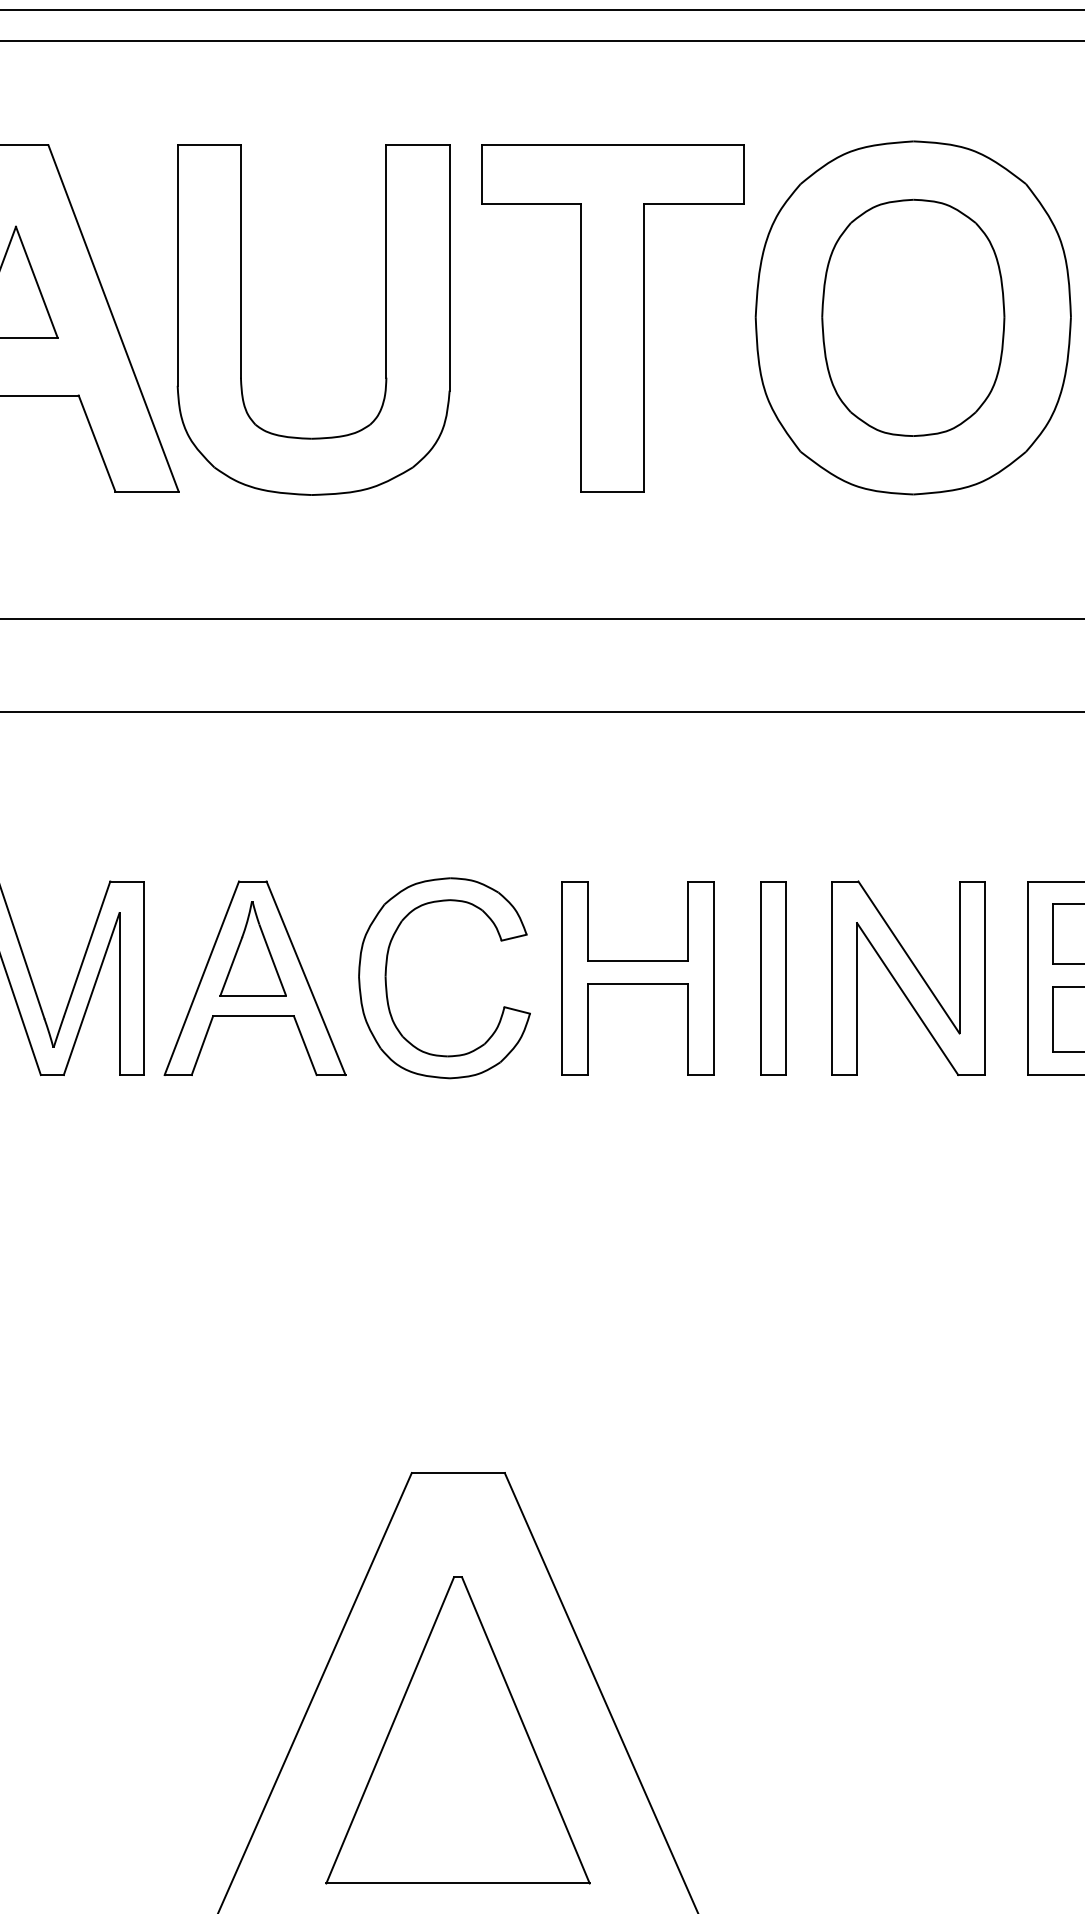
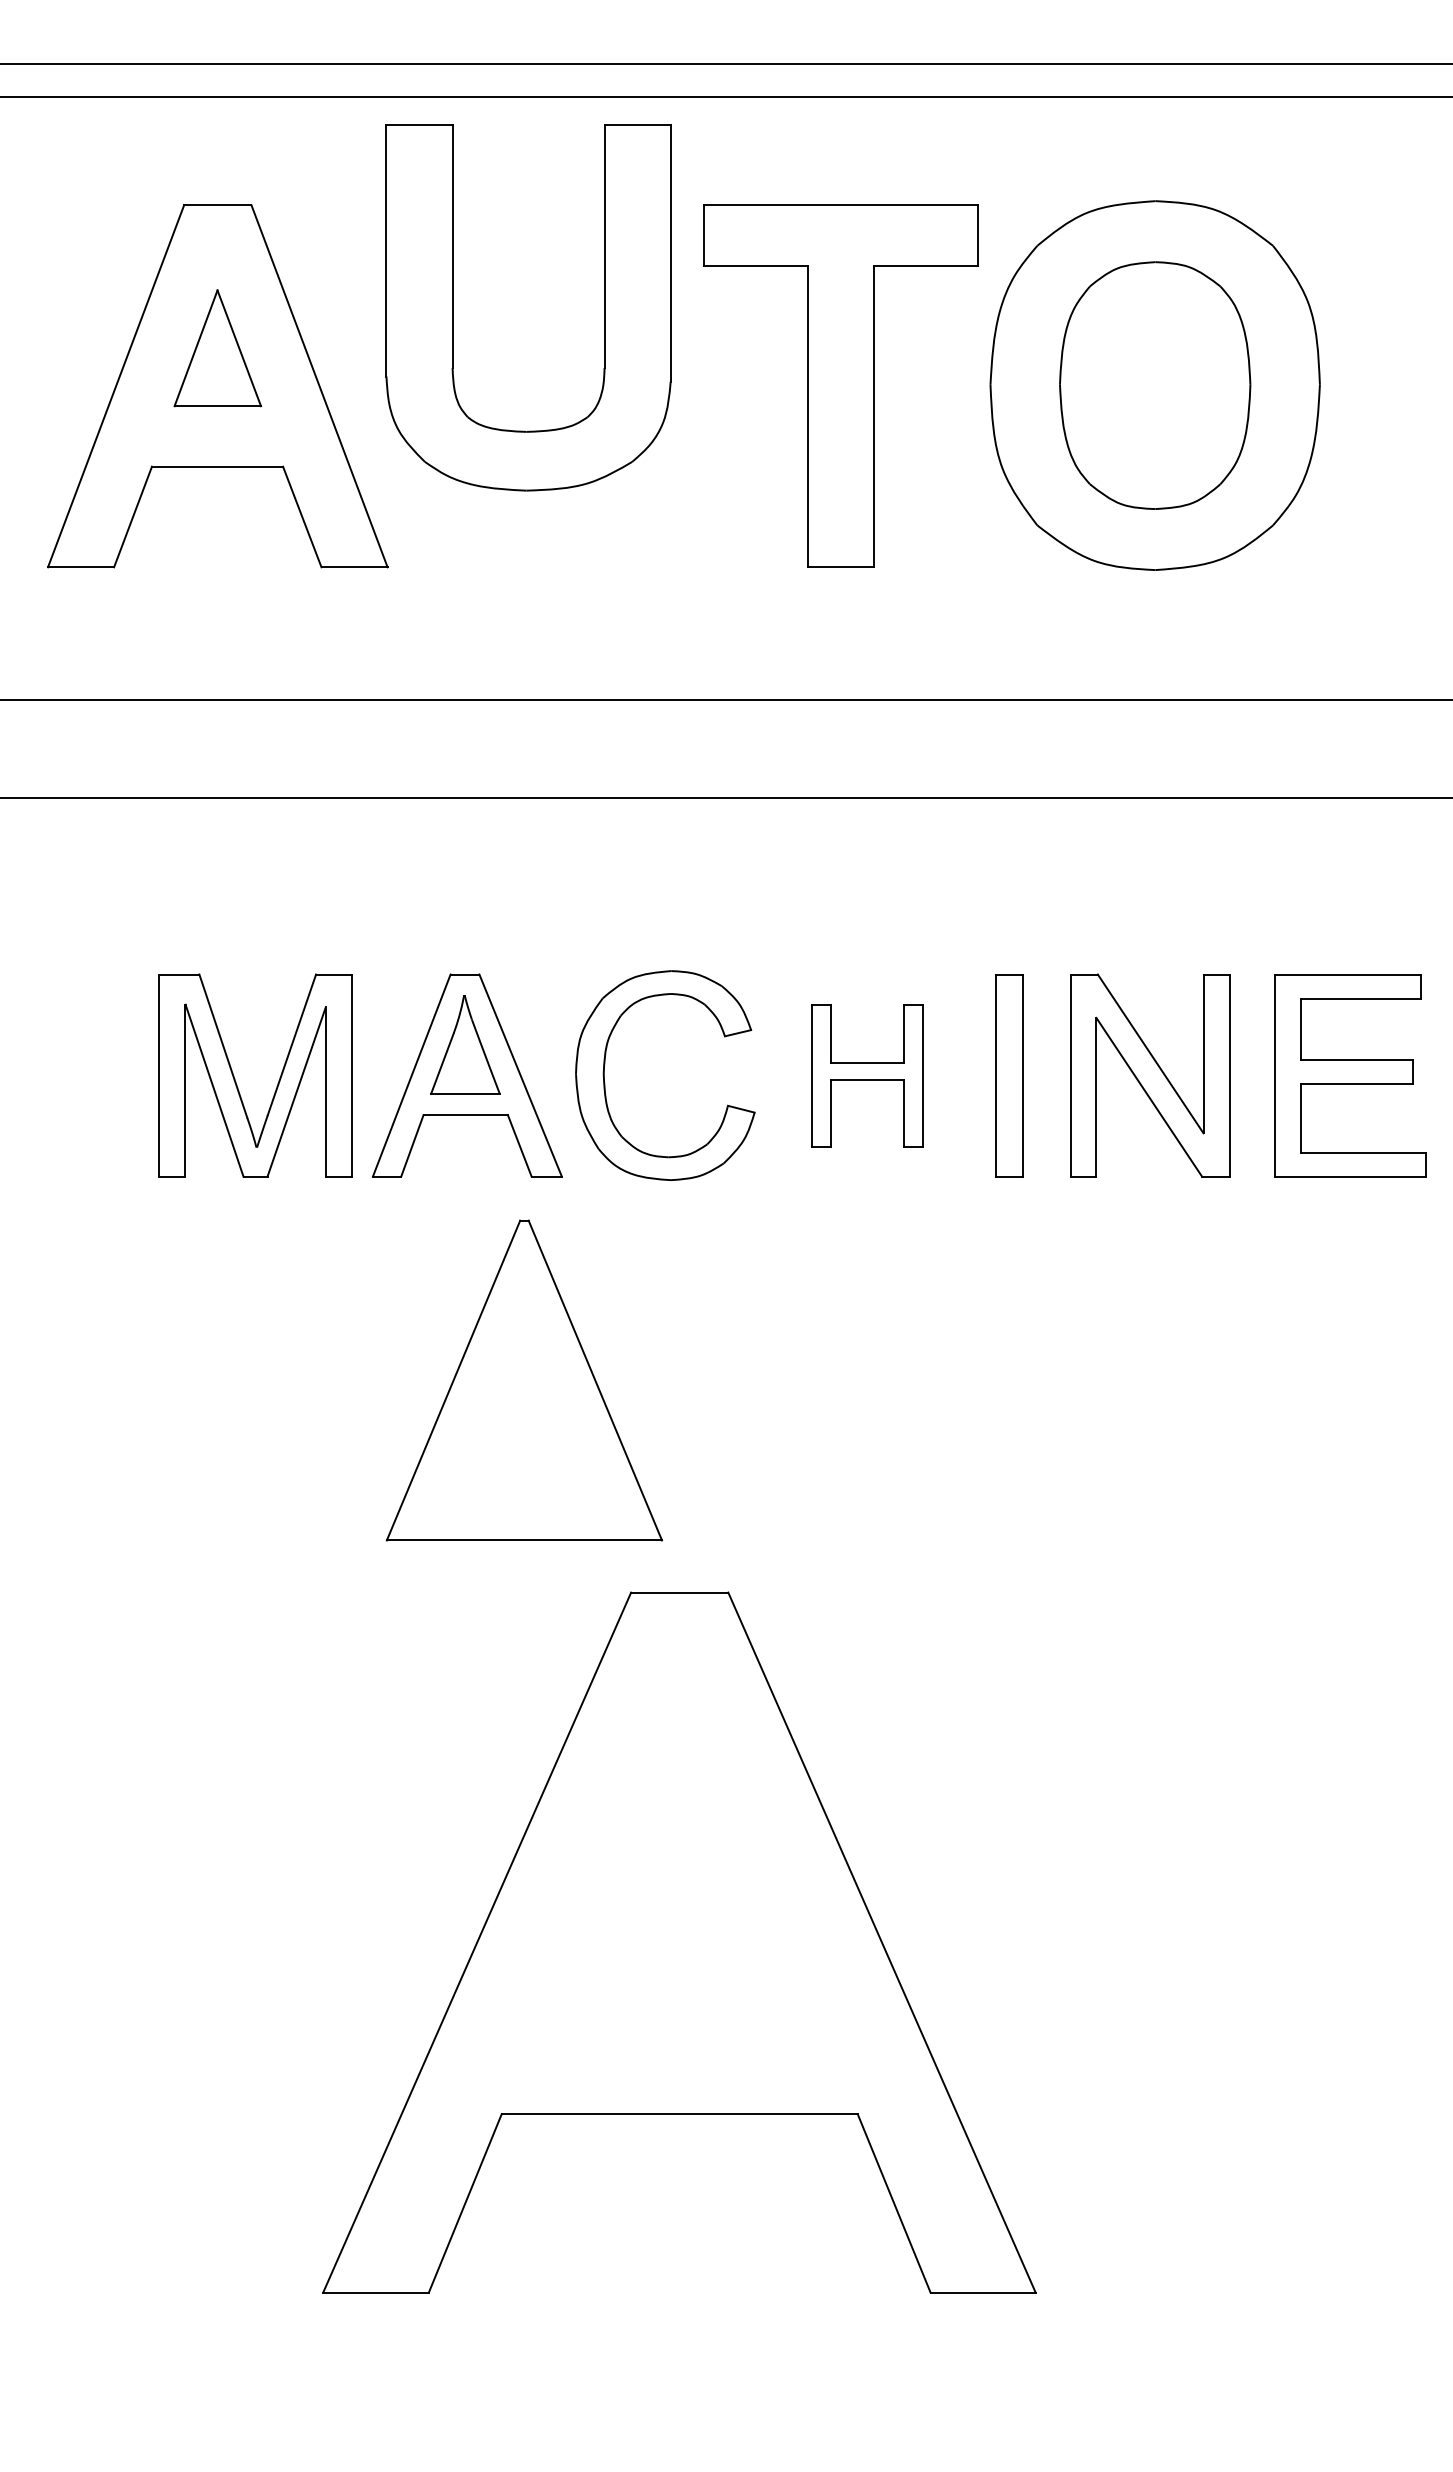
part: (241, 319) -> (453, 307), moved
part: (638, 978) -> (867, 1075), size x0.7
part: (457, 1730) -> (523, 1380), moved

